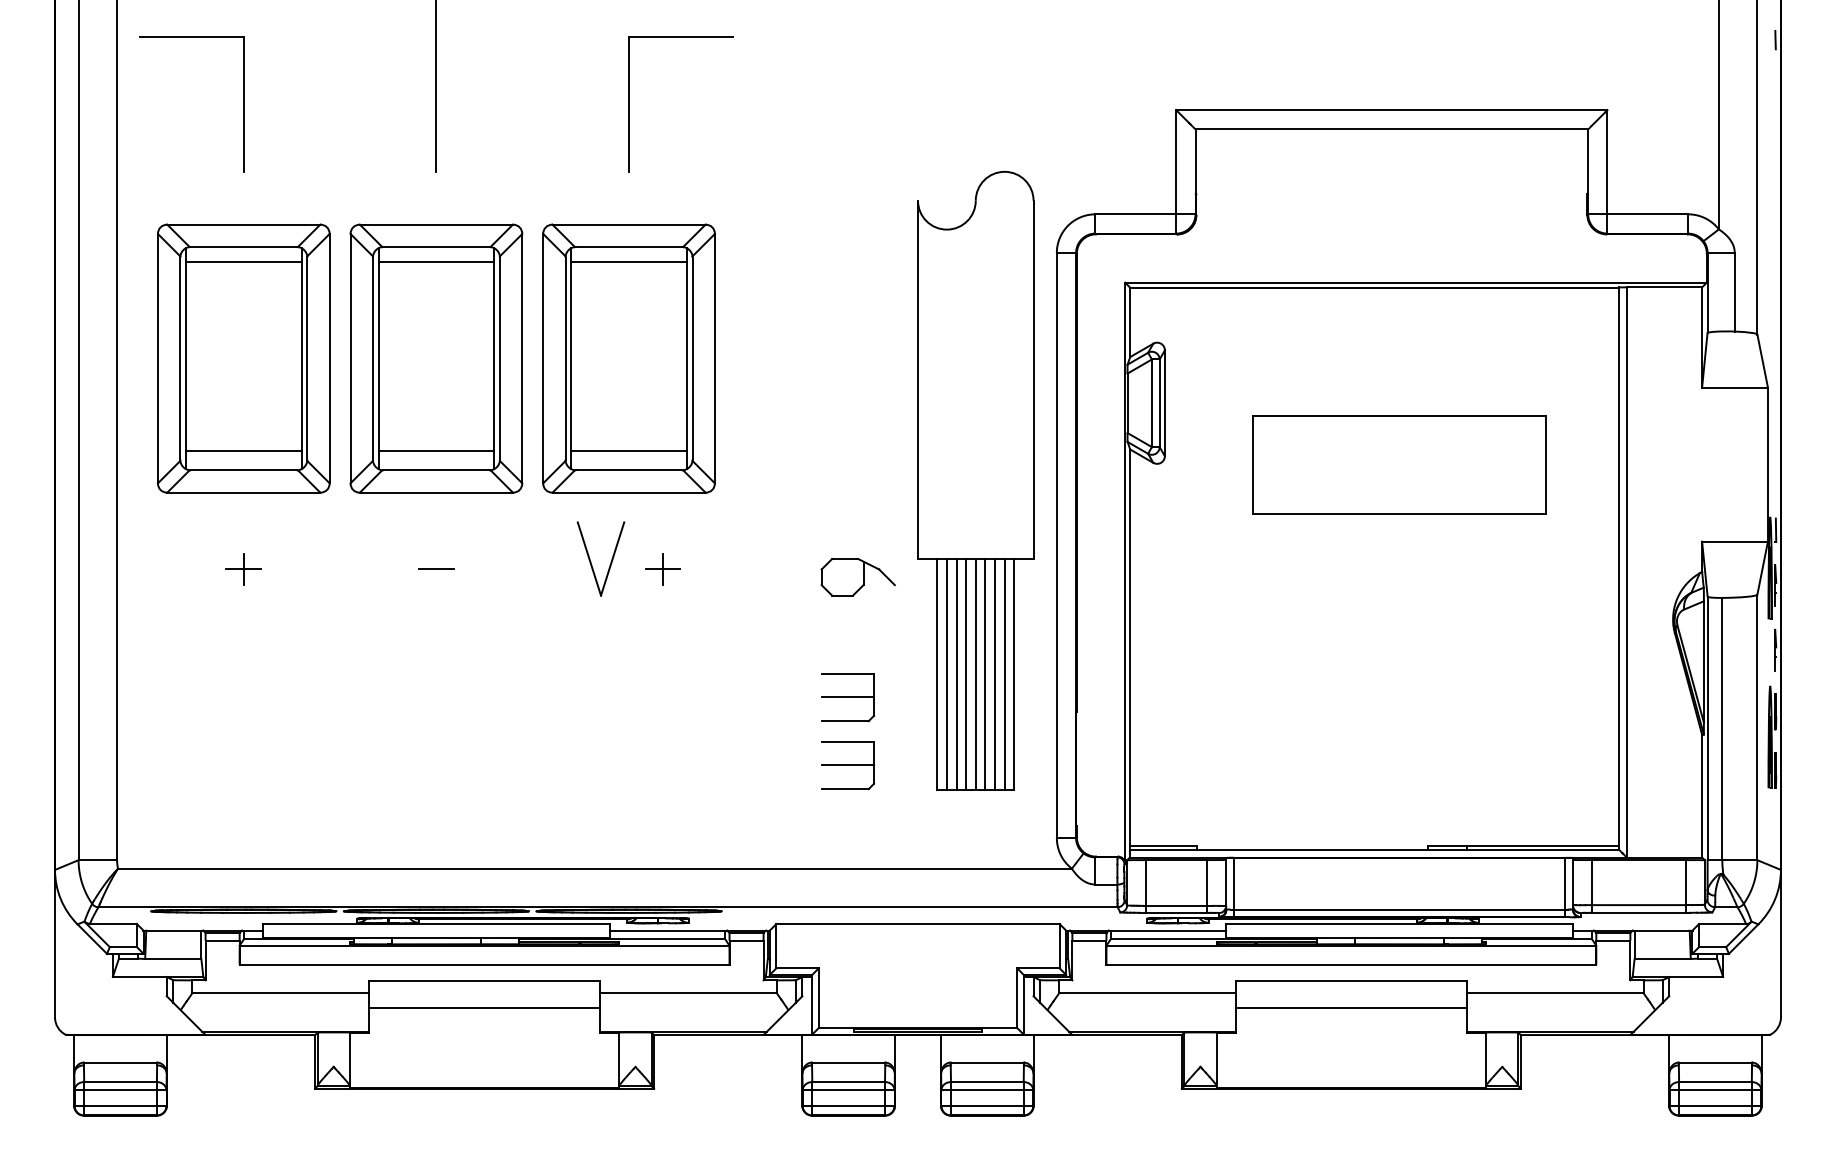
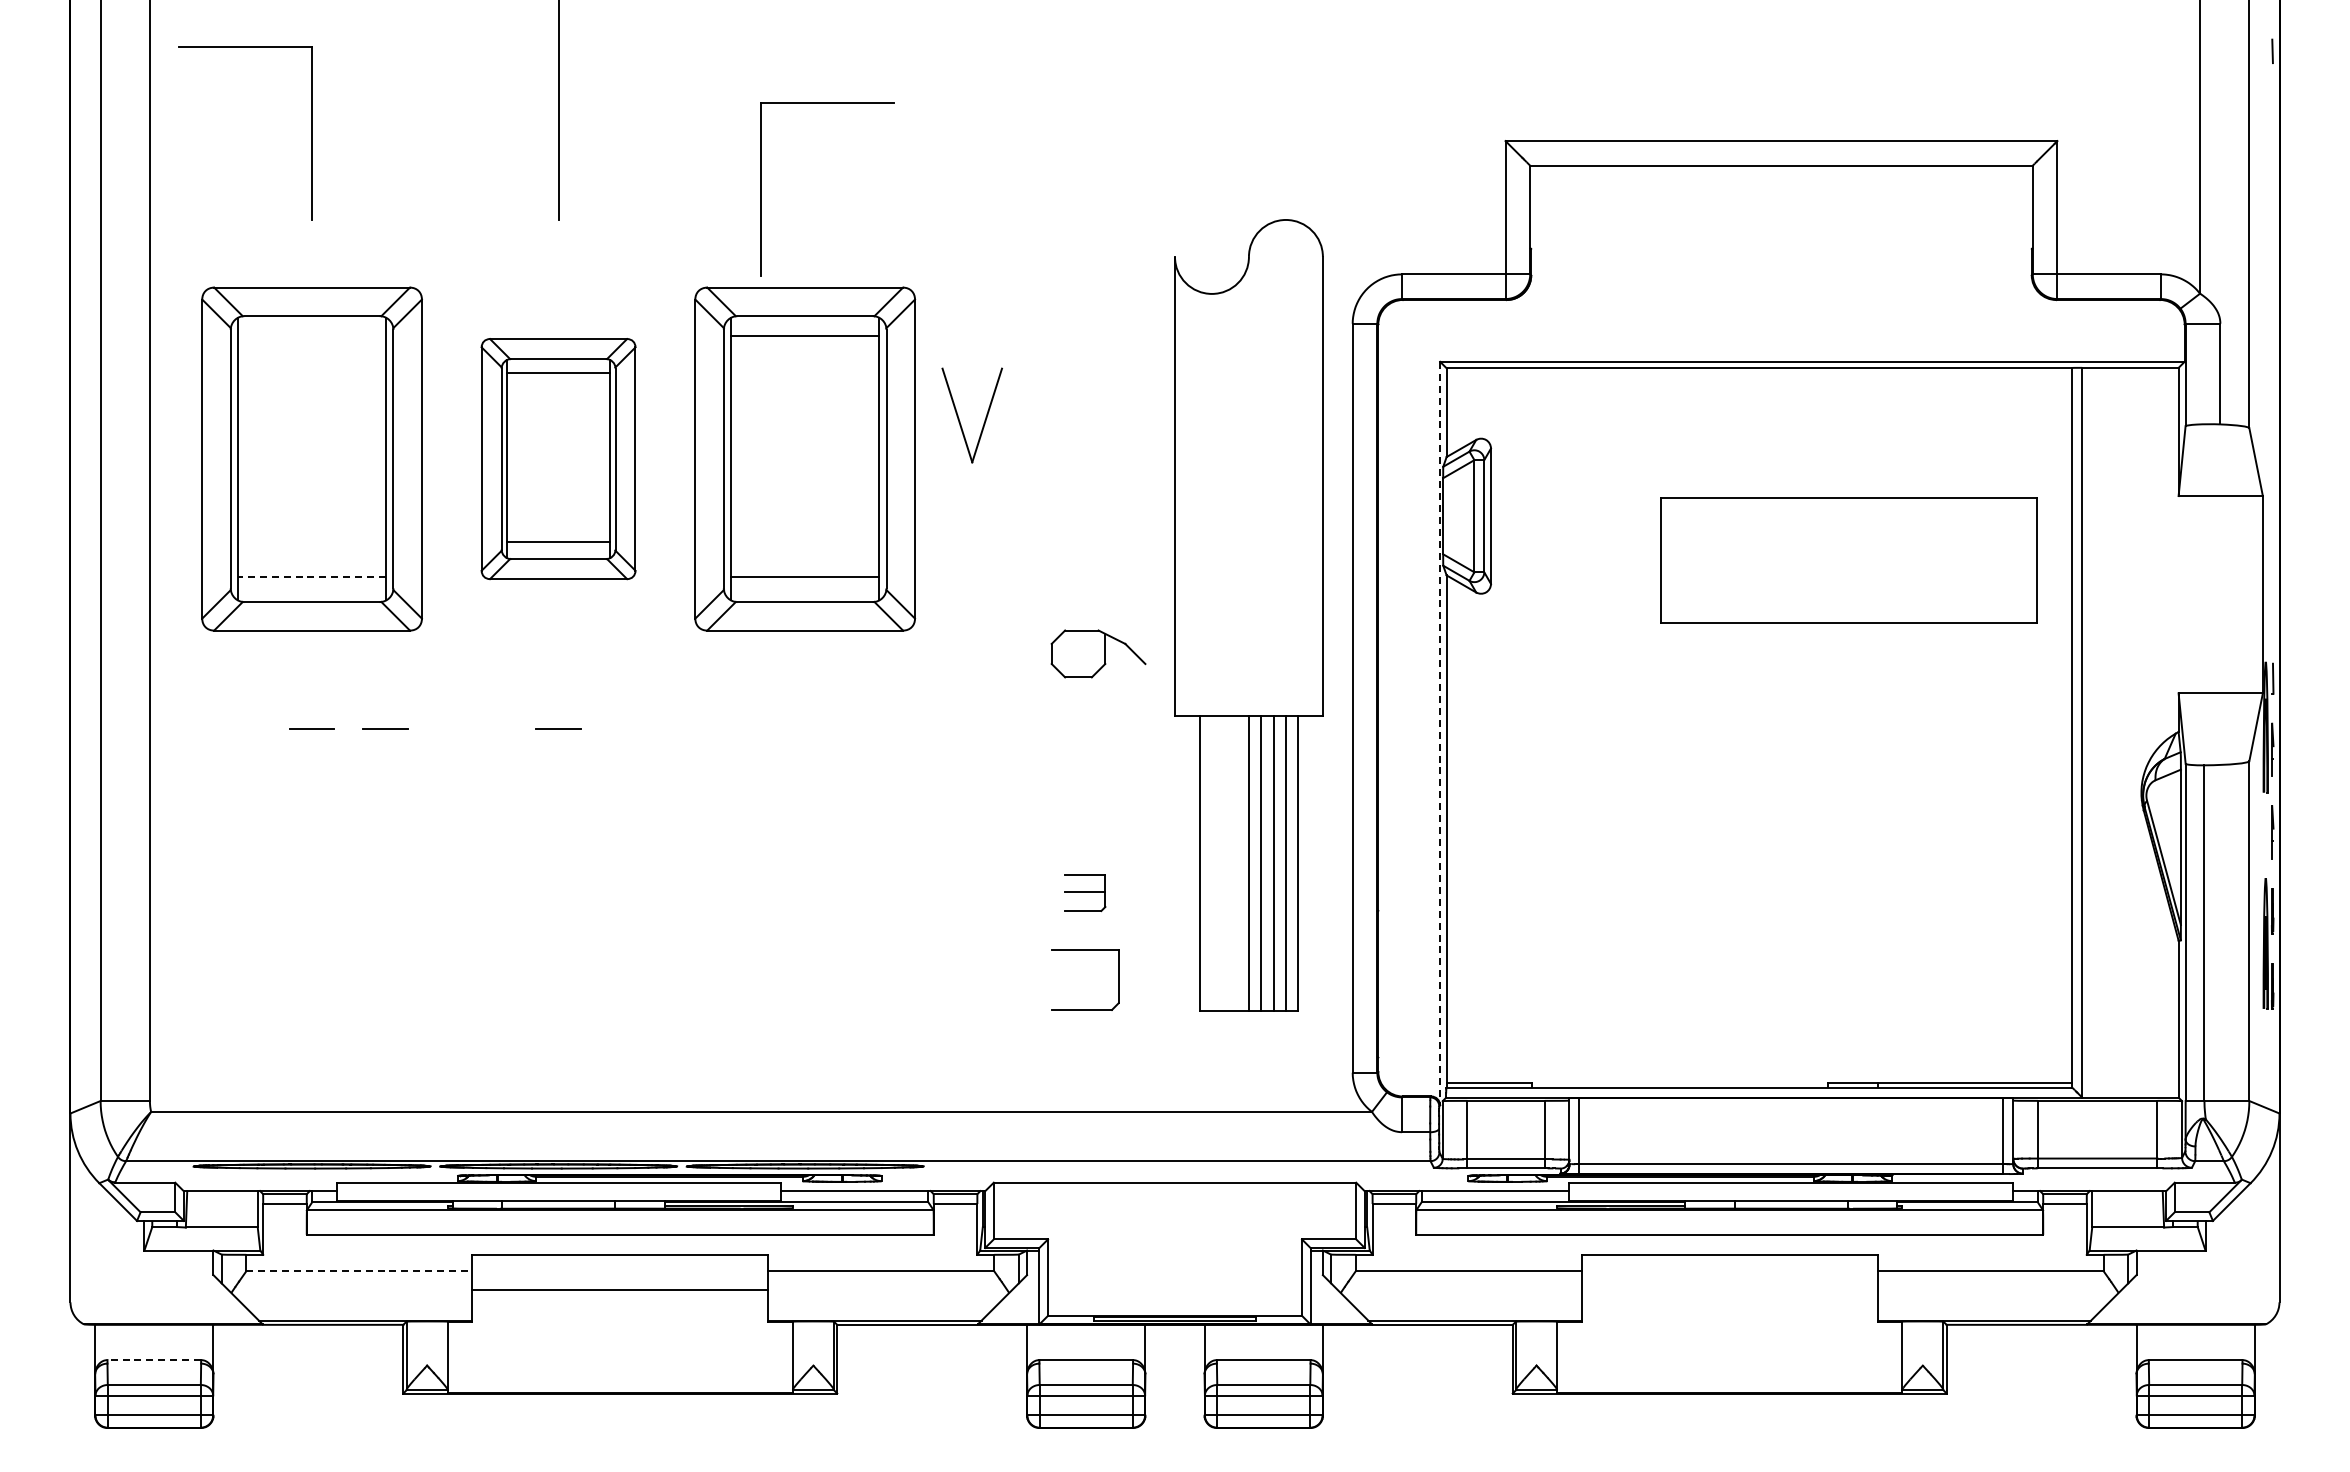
part: (629, 104) -> (761, 189), moved
line: (244, 262) -> (312, 335), removed
part: (436, 358) -> (558, 458), size x0.7
line: (244, 451) -> (312, 577), solid -> dashed
part: (1398, 464) -> (1848, 560), moved
part: (591, 561) -> (959, 418), moved
line: (244, 569) -> (312, 728), removed
line: (301, 569) -> (385, 728), added
part: (662, 569) -> (848, 728), removed
line: (1125, 573) -> (1440, 733), solid -> dashed
part: (858, 576) -> (1098, 653), moved
line: (946, 674) -> (1211, 863), removed
line: (956, 674) -> (1224, 863), removed
line: (966, 674) -> (1236, 863), removed
part: (848, 697) -> (1085, 892), size x0.6
line: (847, 764) -> (1084, 978), removed
line: (280, 993) -> (359, 1271), solid -> dashed
line: (1351, 1007) -> (1729, 1289), removed
line: (120, 1062) -> (154, 1360), solid -> dashed

